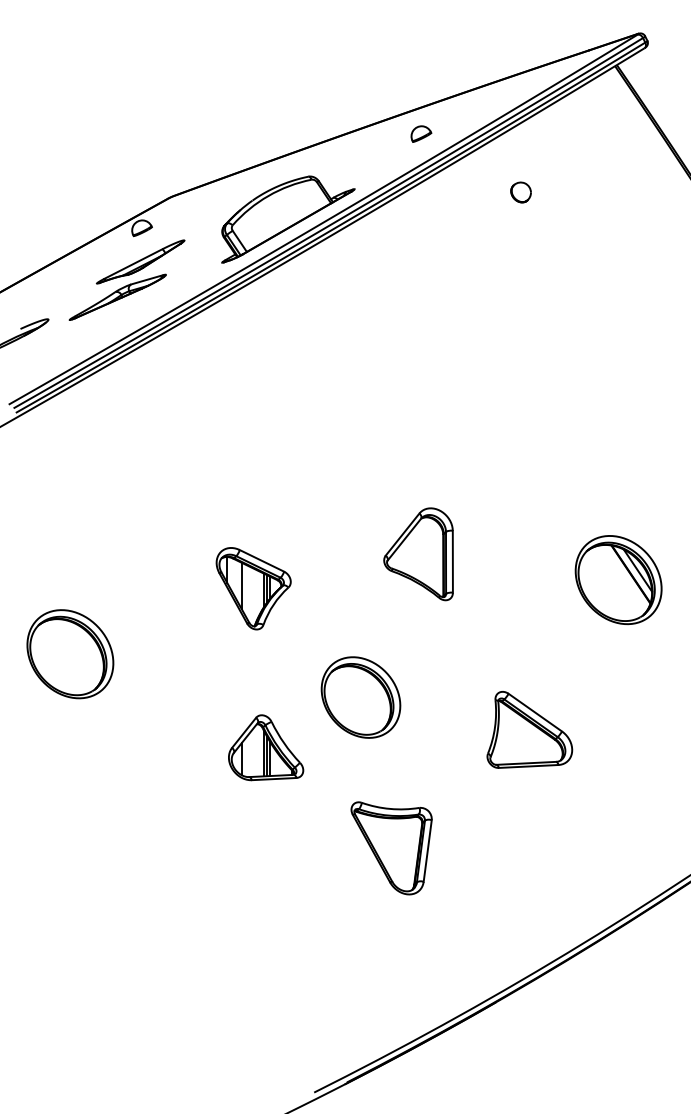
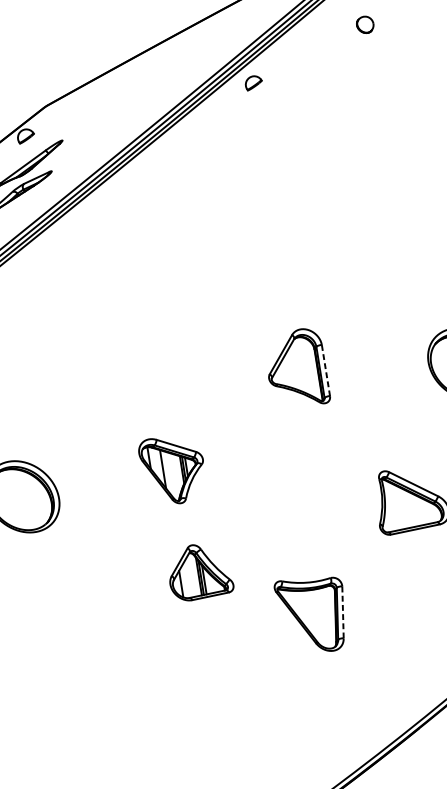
part: (421, 133) -> (253, 82), moved
part: (520, 192) -> (364, 25), moved
part: (288, 219) -> (145, 109), removed
line: (452, 561) -> (325, 370), solid -> dashed
part: (253, 588) -> (173, 469), moved
part: (360, 697) -> (267, 494), removed
part: (266, 747) -> (200, 571), moved
line: (427, 851) -> (342, 612), solid -> dashed

